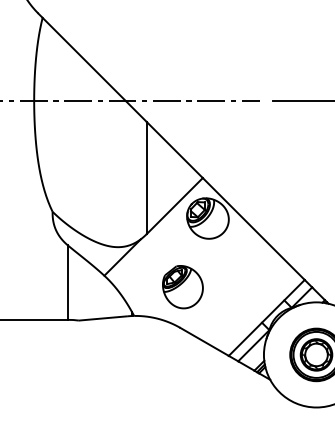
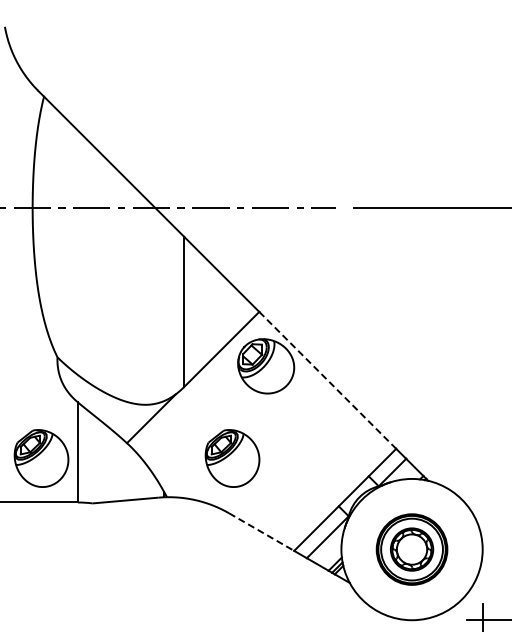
line: (253, 229) -> (327, 380), solid -> dashed
part: (40, 287) -> (41, 458), added
line: (204, 342) -> (261, 532), solid -> dashed

